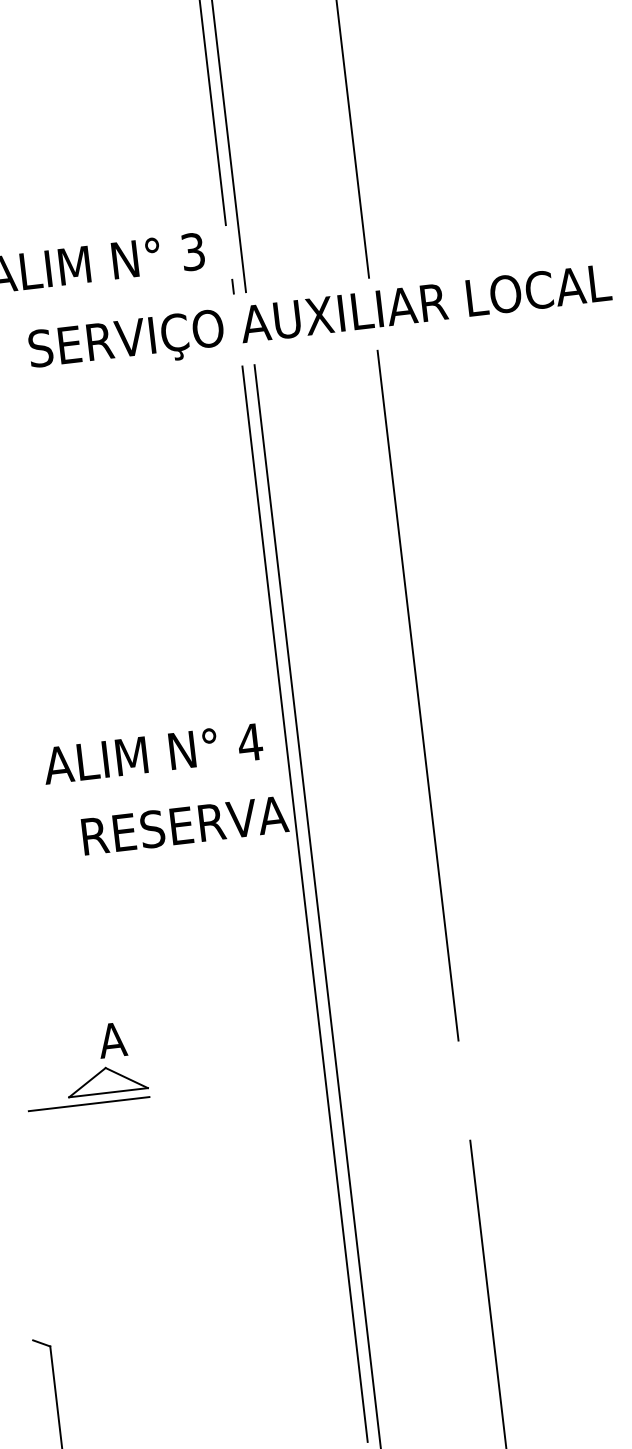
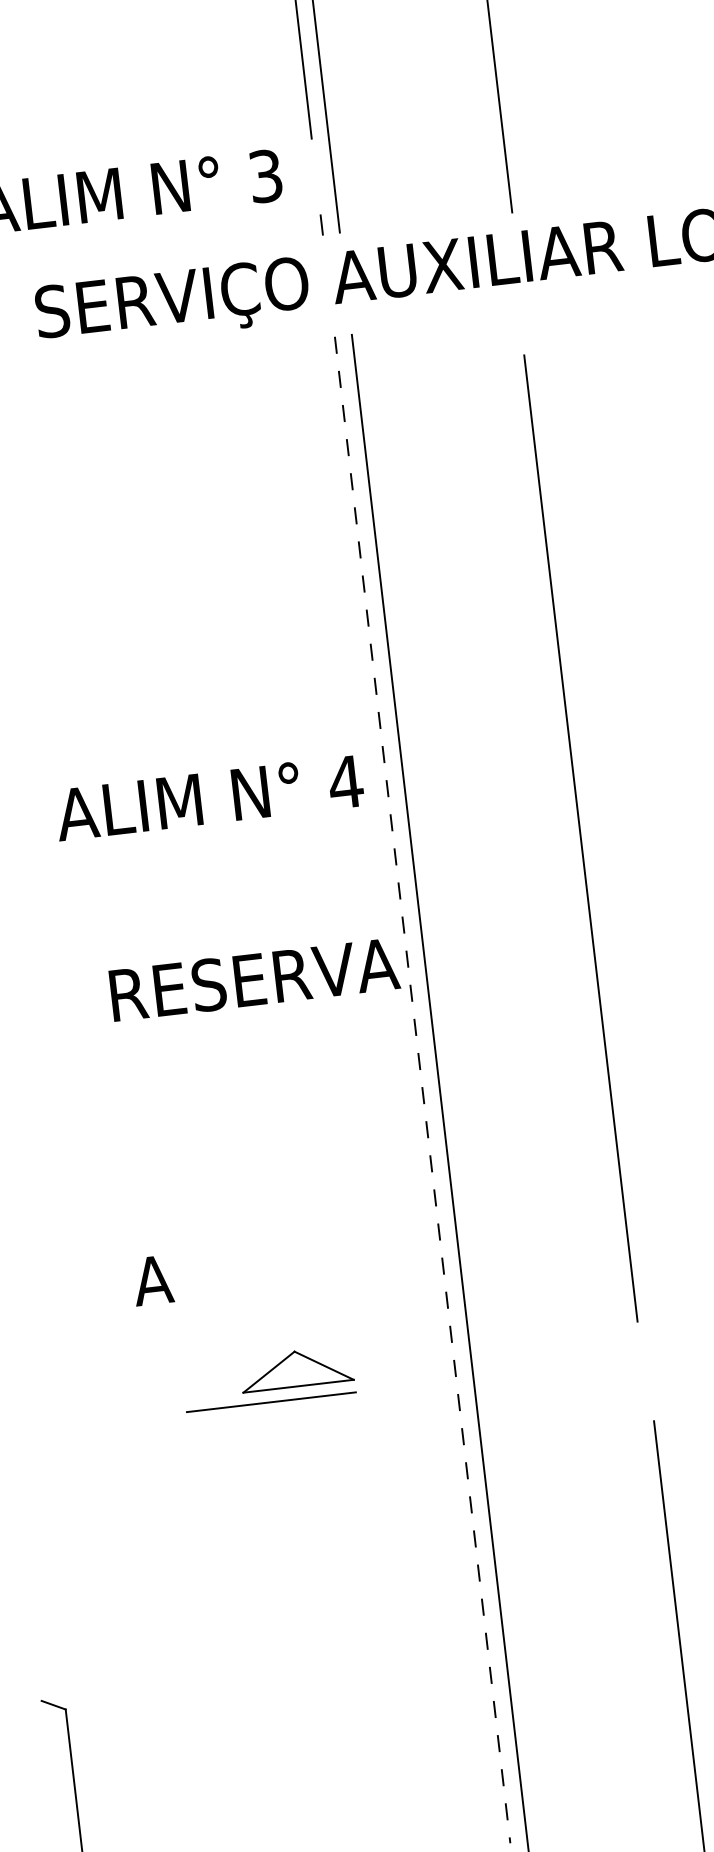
line: (417, 695) -> (580, 838), moved
text: (154, 753) -> (211, 797), moved
line: (305, 904) -> (423, 1090), solid -> dashed
part: (88, 1089) -> (270, 1381), moved

